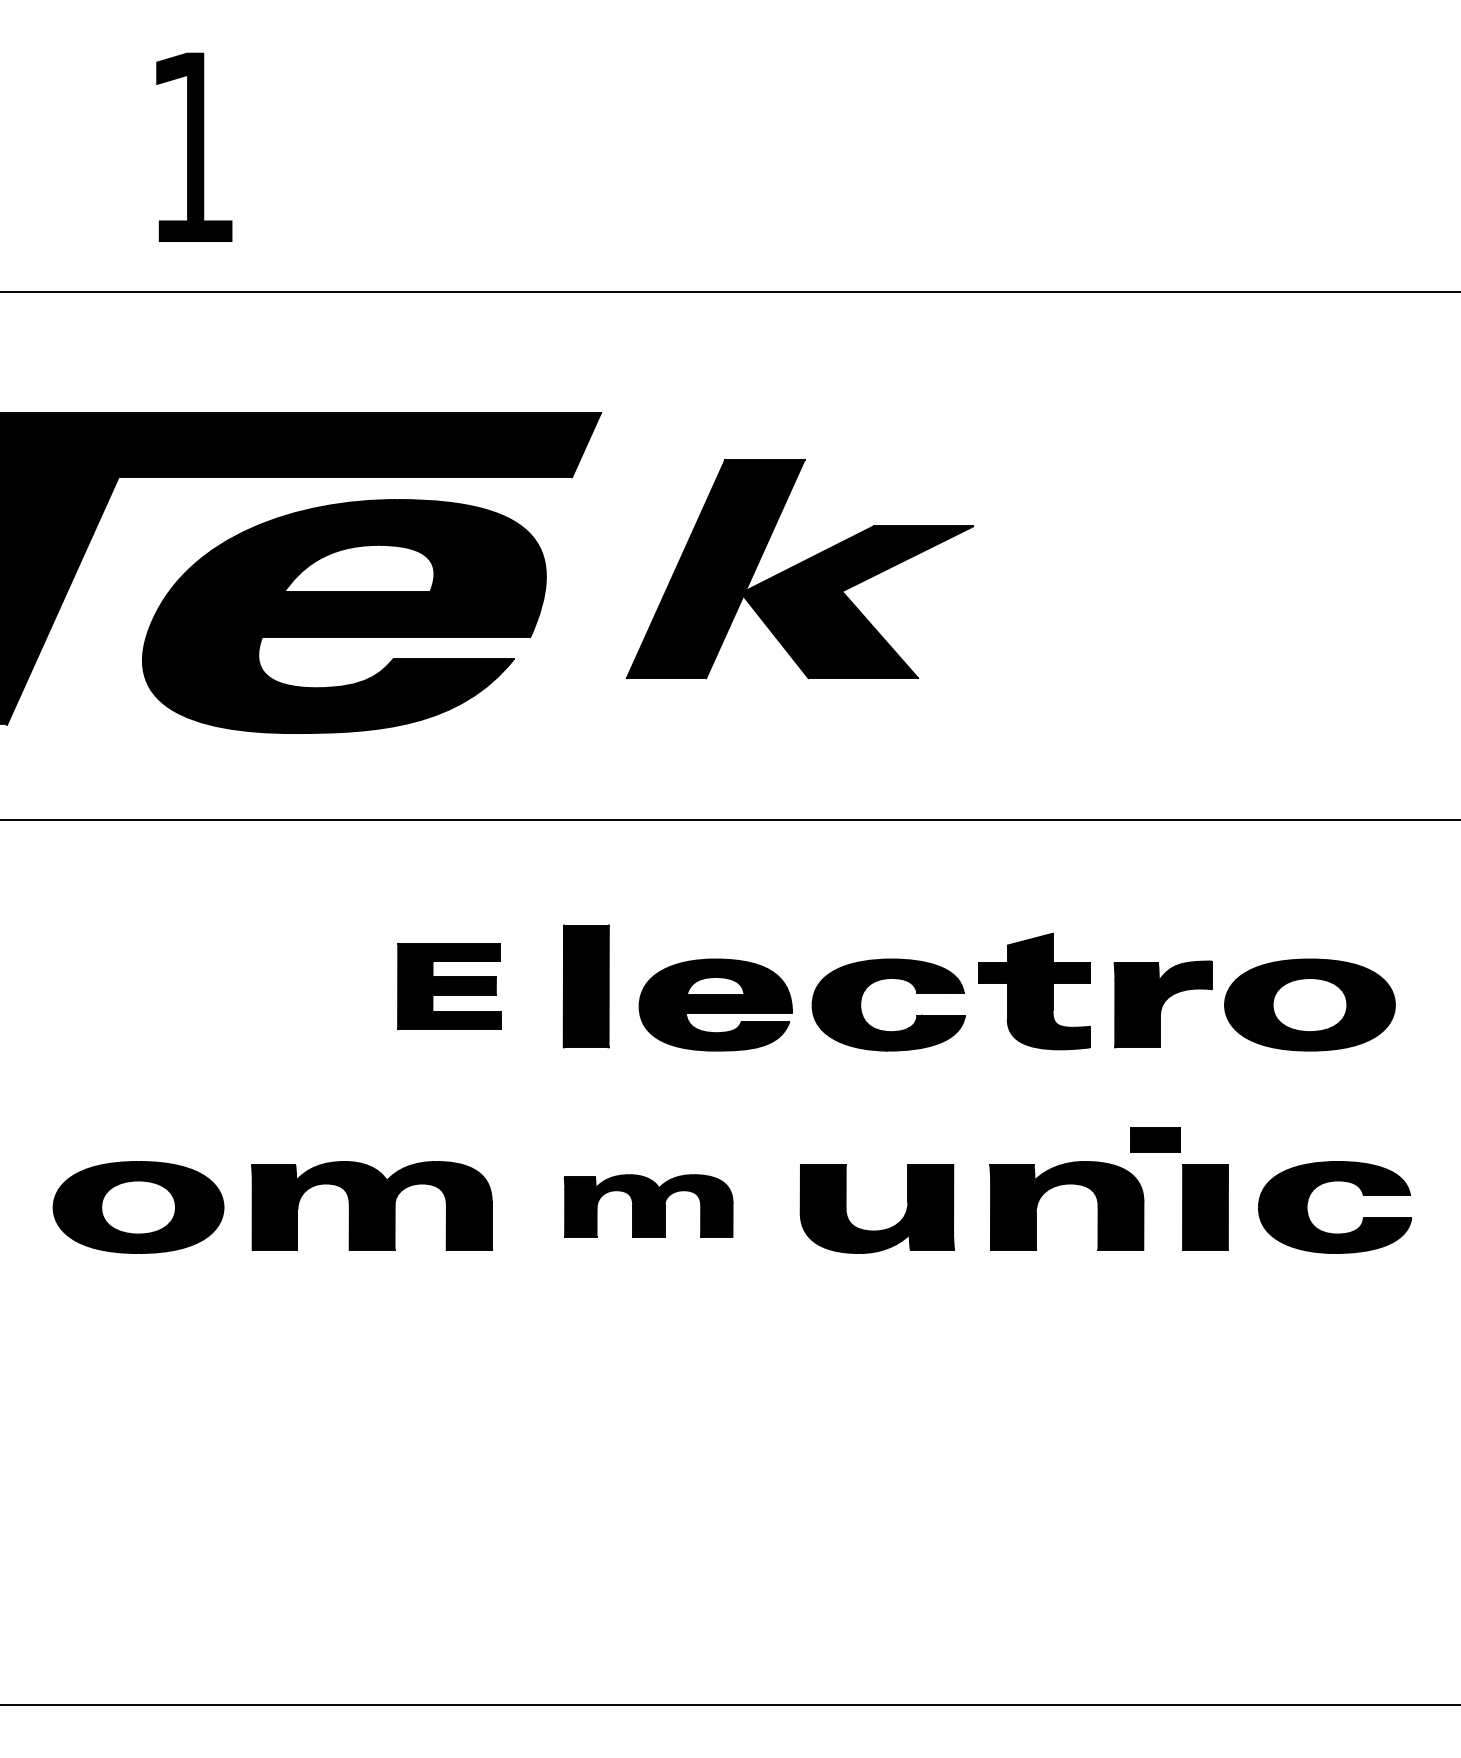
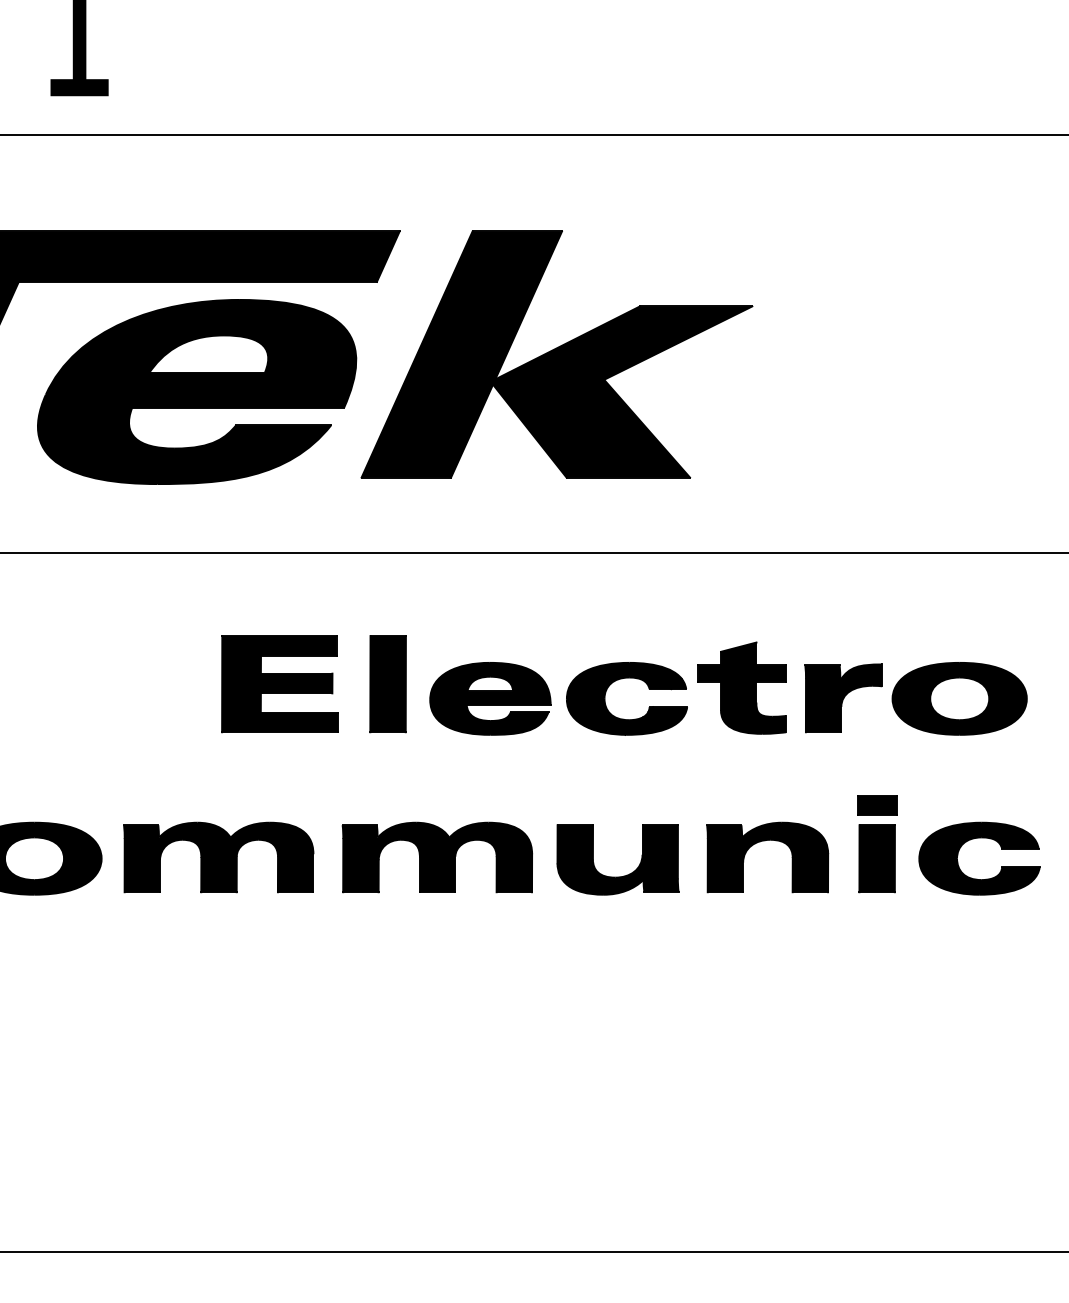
part: (799, 568) -> (556, 354), size x1.43
part: (449, 986) -> (280, 684), size x1.43
part: (1155, 1139) -> (877, 805), moved
part: (648, 1205) -> (437, 857), size x1.43

